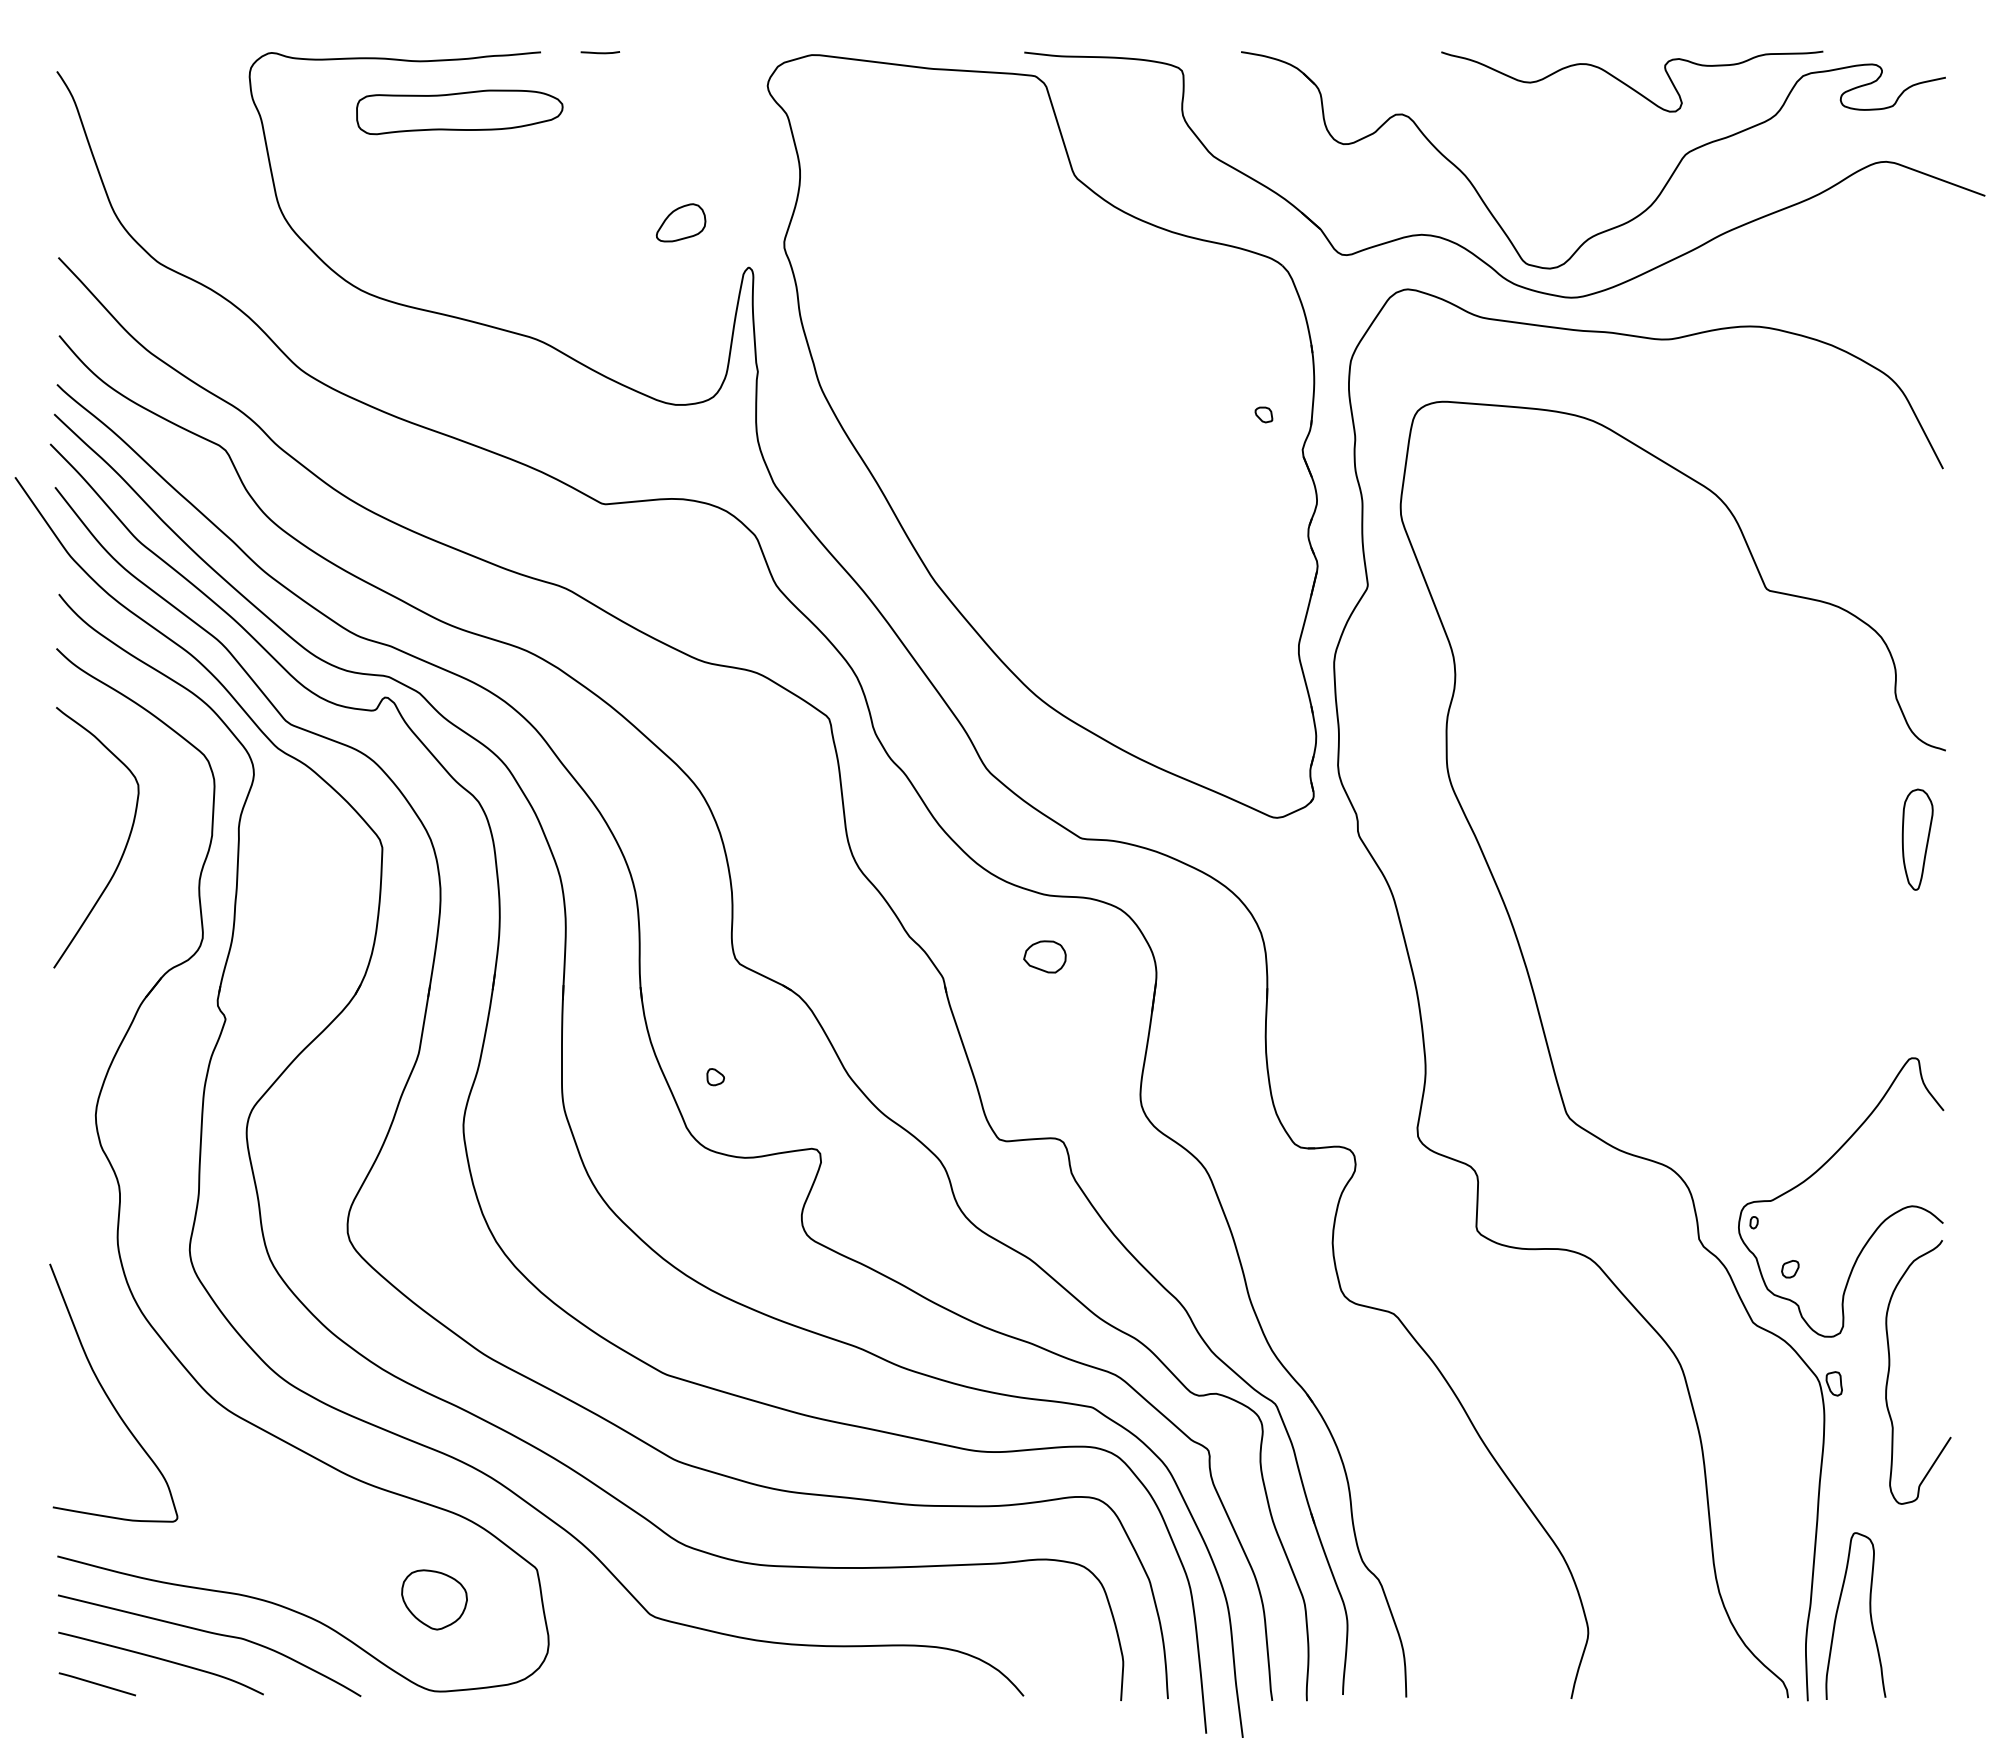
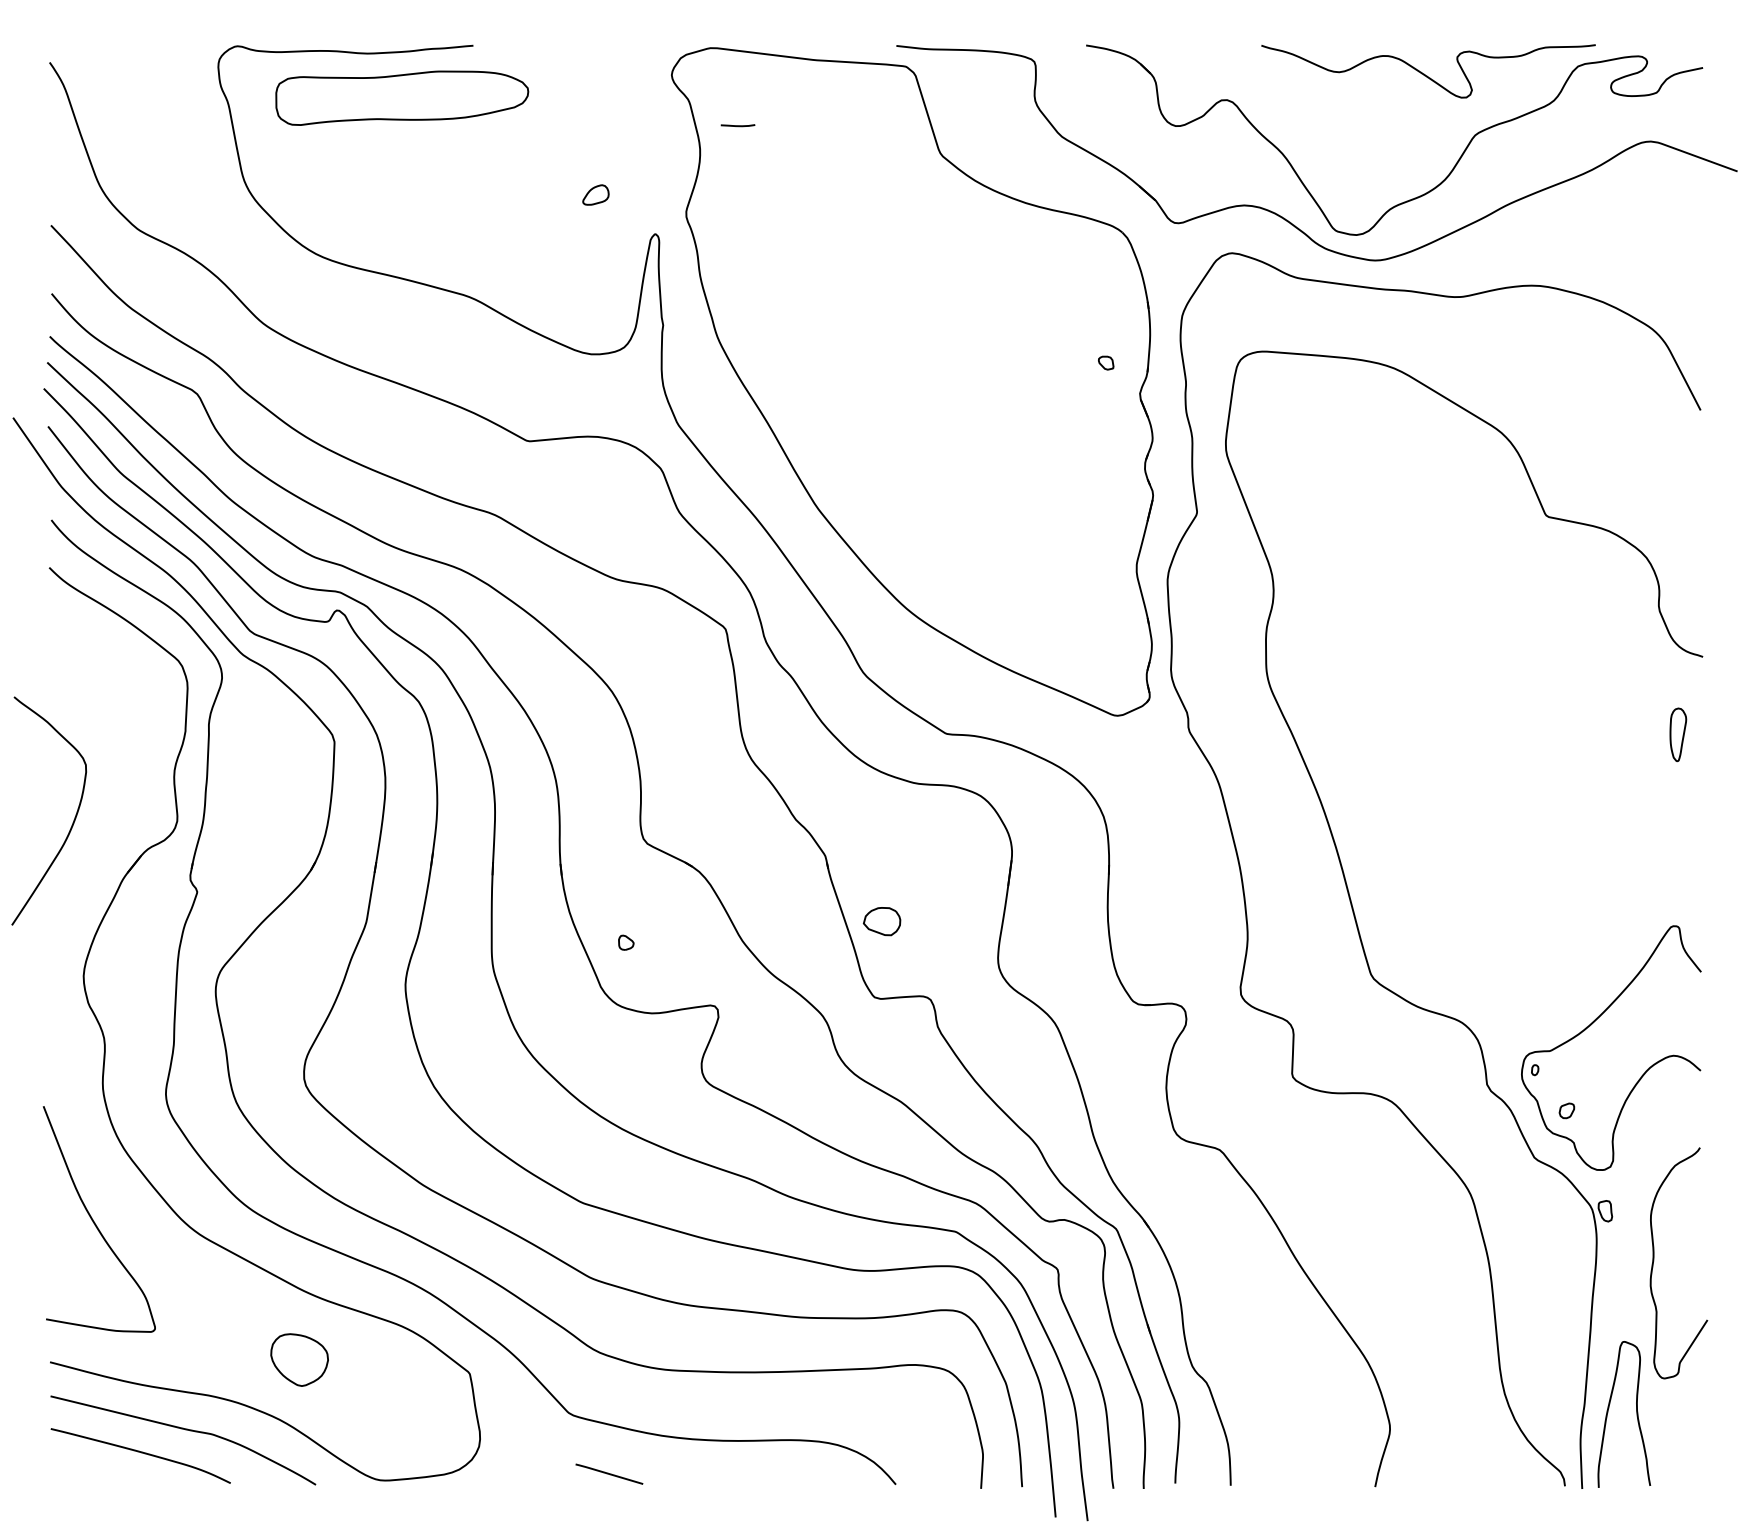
line: (600, 52) -> (738, 125), moved
part: (459, 112) -> (402, 98), size x1.4
part: (680, 222) -> (595, 194), size x0.6
part: (1917, 839) -> (1678, 734), size x0.6
curve: (124, 847) -> (73, 819), moved
part: (1044, 956) -> (881, 921), moved
curve: (1890, 1366) -> (1654, 1258), moved
part: (434, 1599) -> (299, 1359), moved
line: (96, 1684) -> (608, 1474), moved

